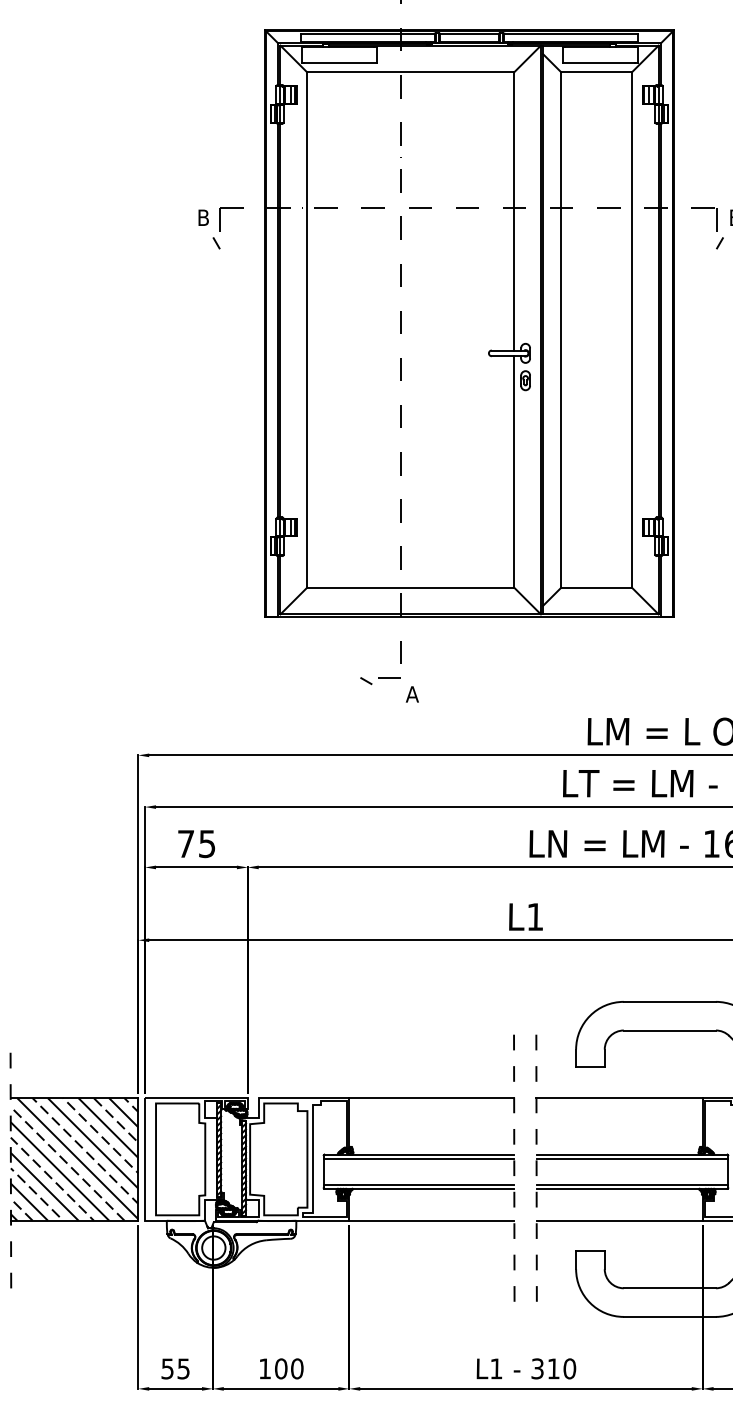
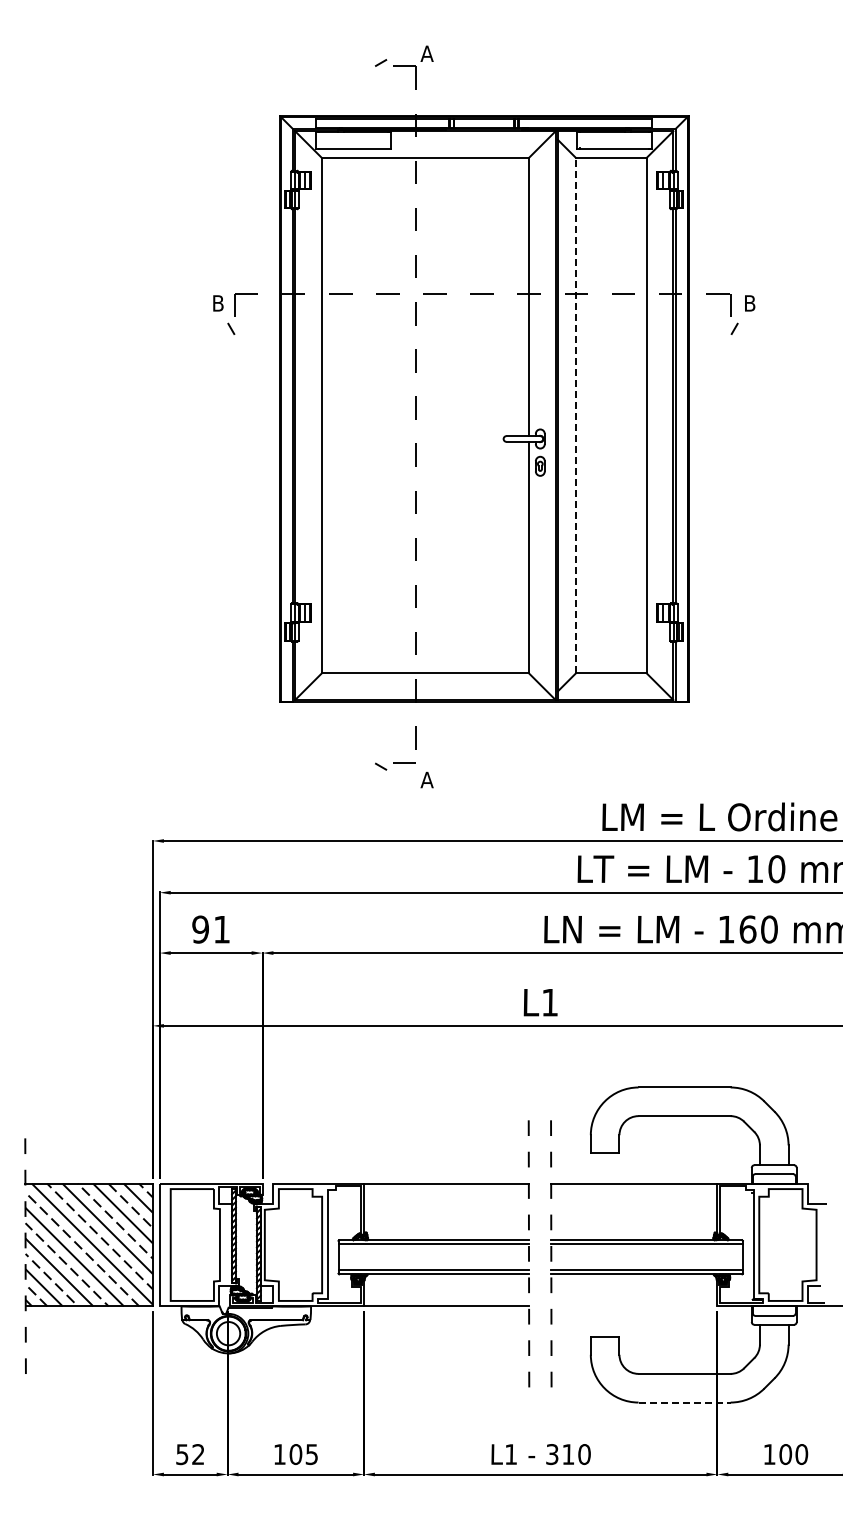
line: (560, 329) -> (575, 415), solid -> dashed
text: (195, 843) -> (210, 929), 75 -> 91
line: (619, 1220) -> (634, 1306), removed
line: (670, 1316) -> (685, 1402), solid -> dashed
text: (183, 1368) -> (198, 1454), 55 -> 52
text: (296, 1368) -> (311, 1454), 100 -> 105

